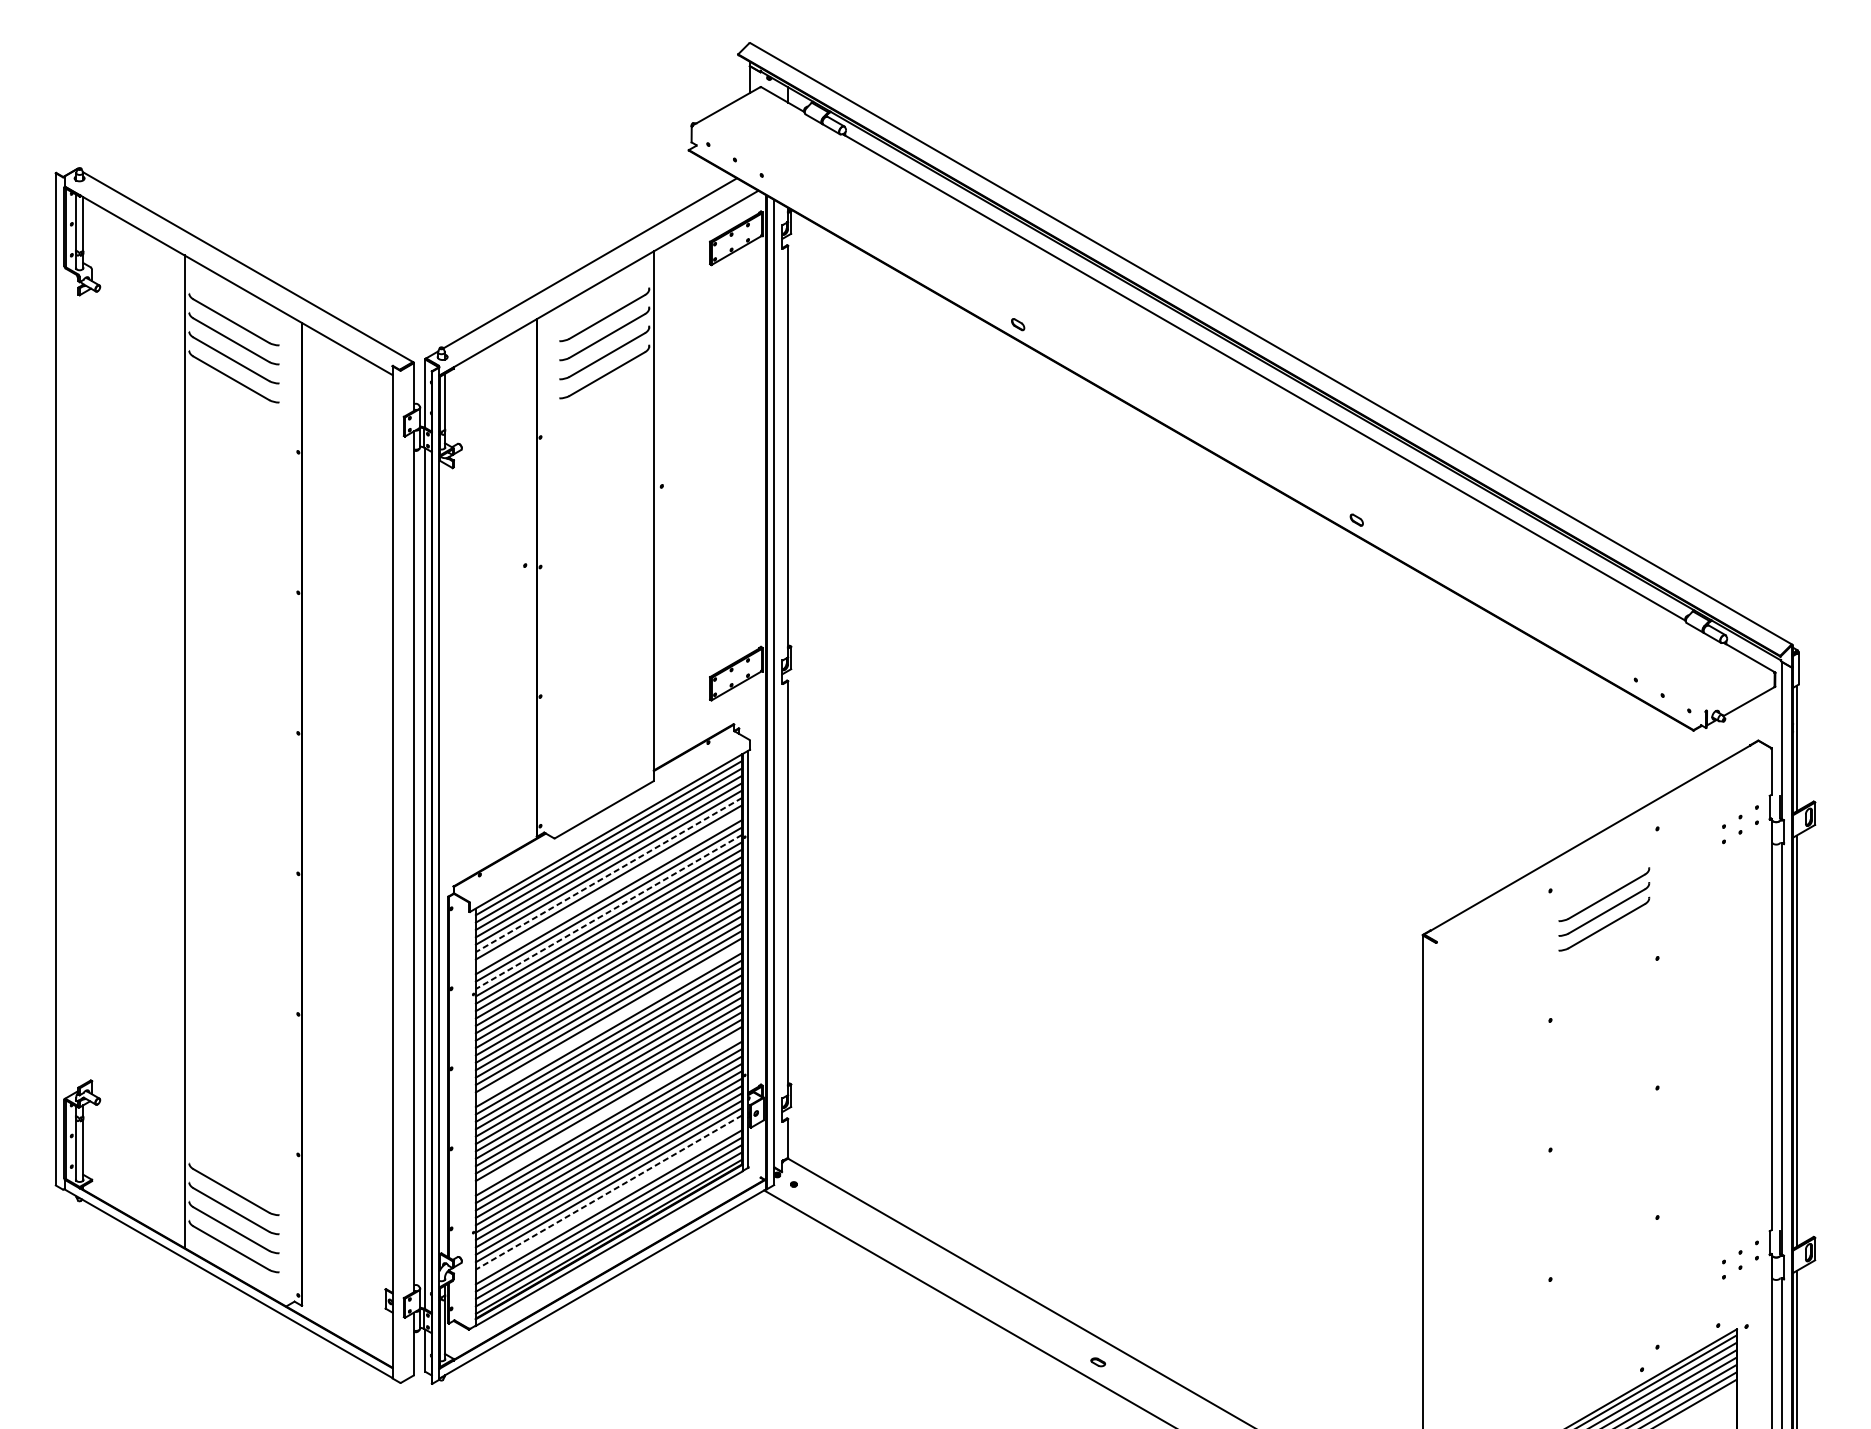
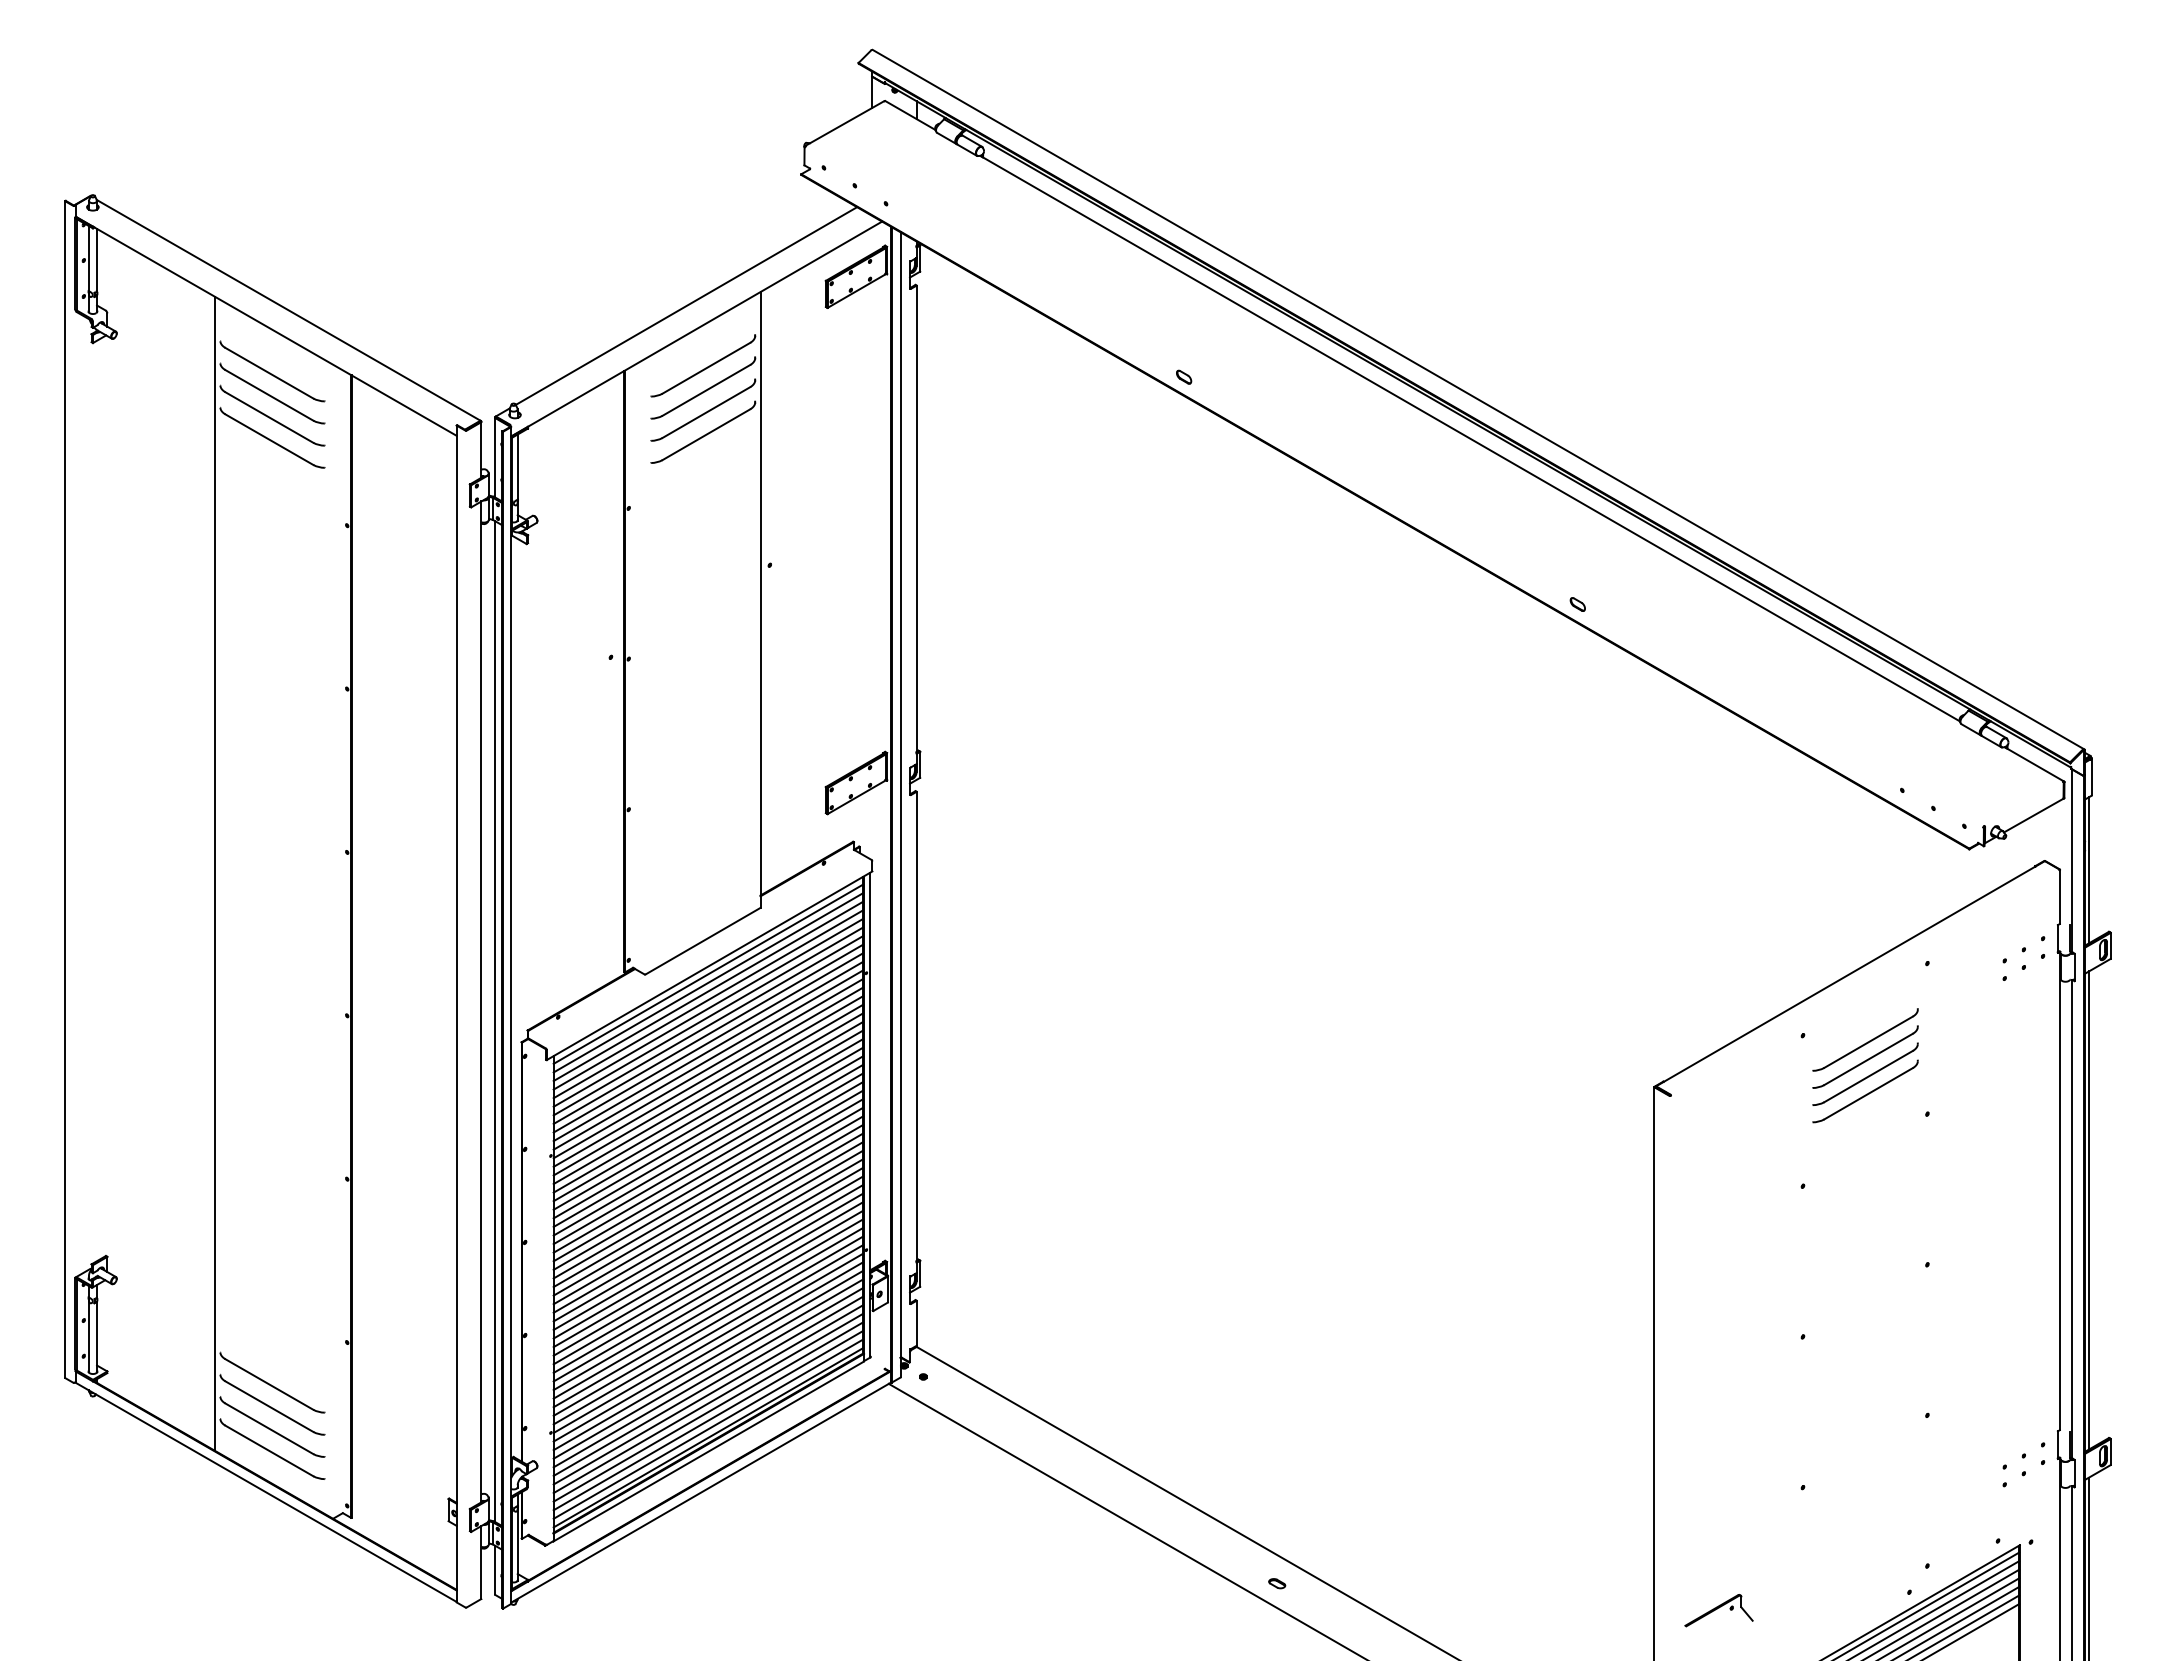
line: (609, 875) -> (708, 1017), dashed -> solid
line: (609, 889) -> (708, 1033), added
line: (609, 912) -> (708, 1060), dashed -> solid
part: (1604, 938) -> (1865, 1091), added
line: (609, 1022) -> (708, 1188), added
line: (609, 1111) -> (708, 1291), added
line: (609, 1192) -> (708, 1386), dashed -> solid
line: (609, 1199) -> (708, 1394), added
part: (1477, 1385) -> (1718, 1610), added

